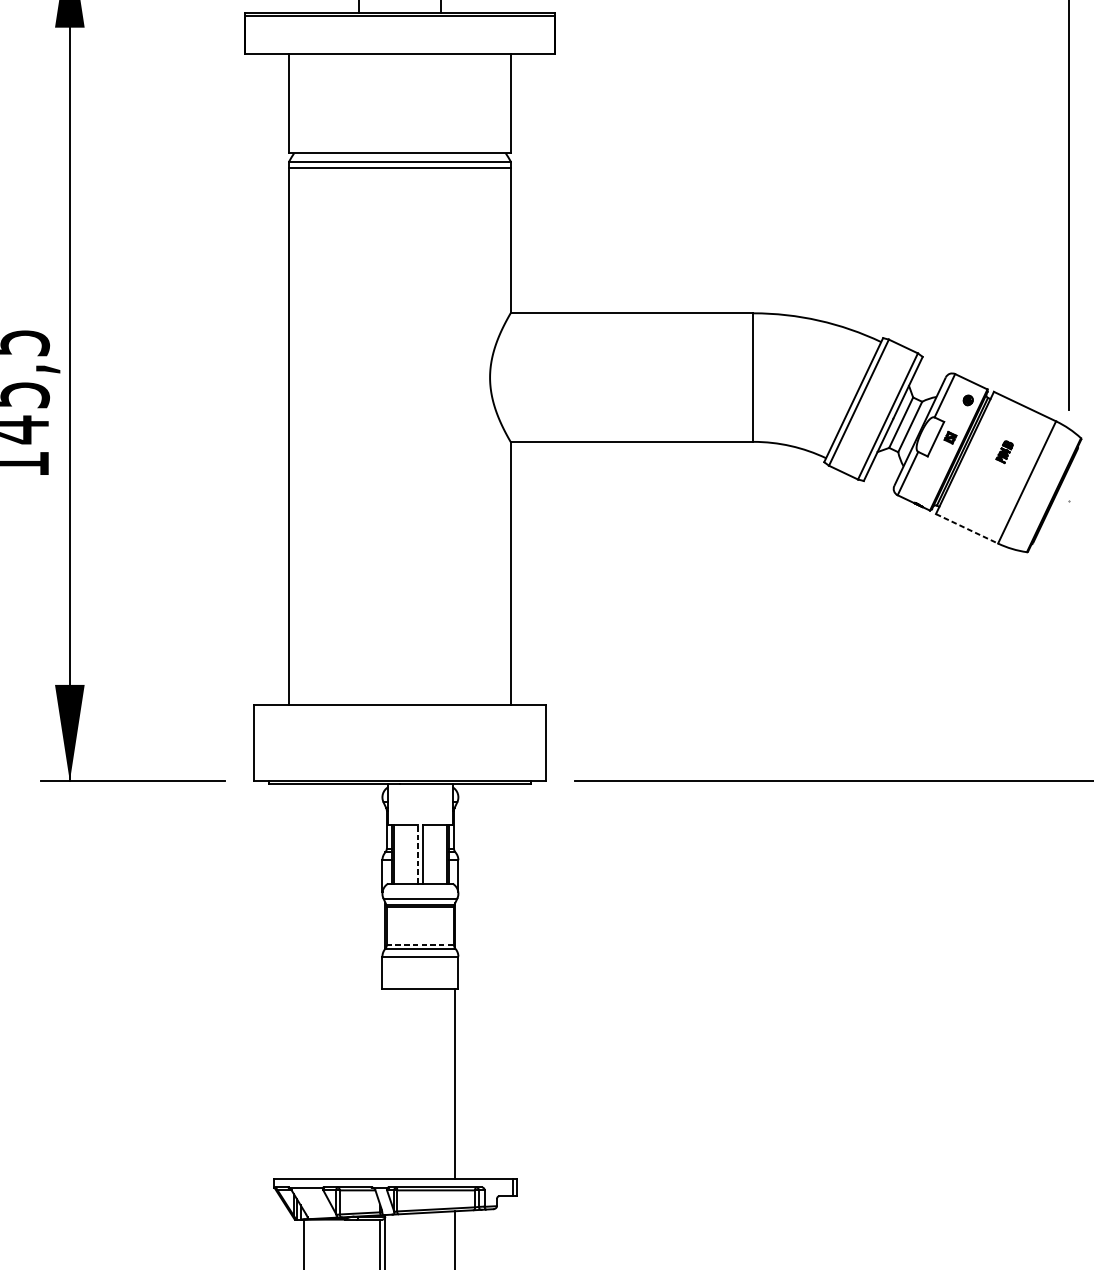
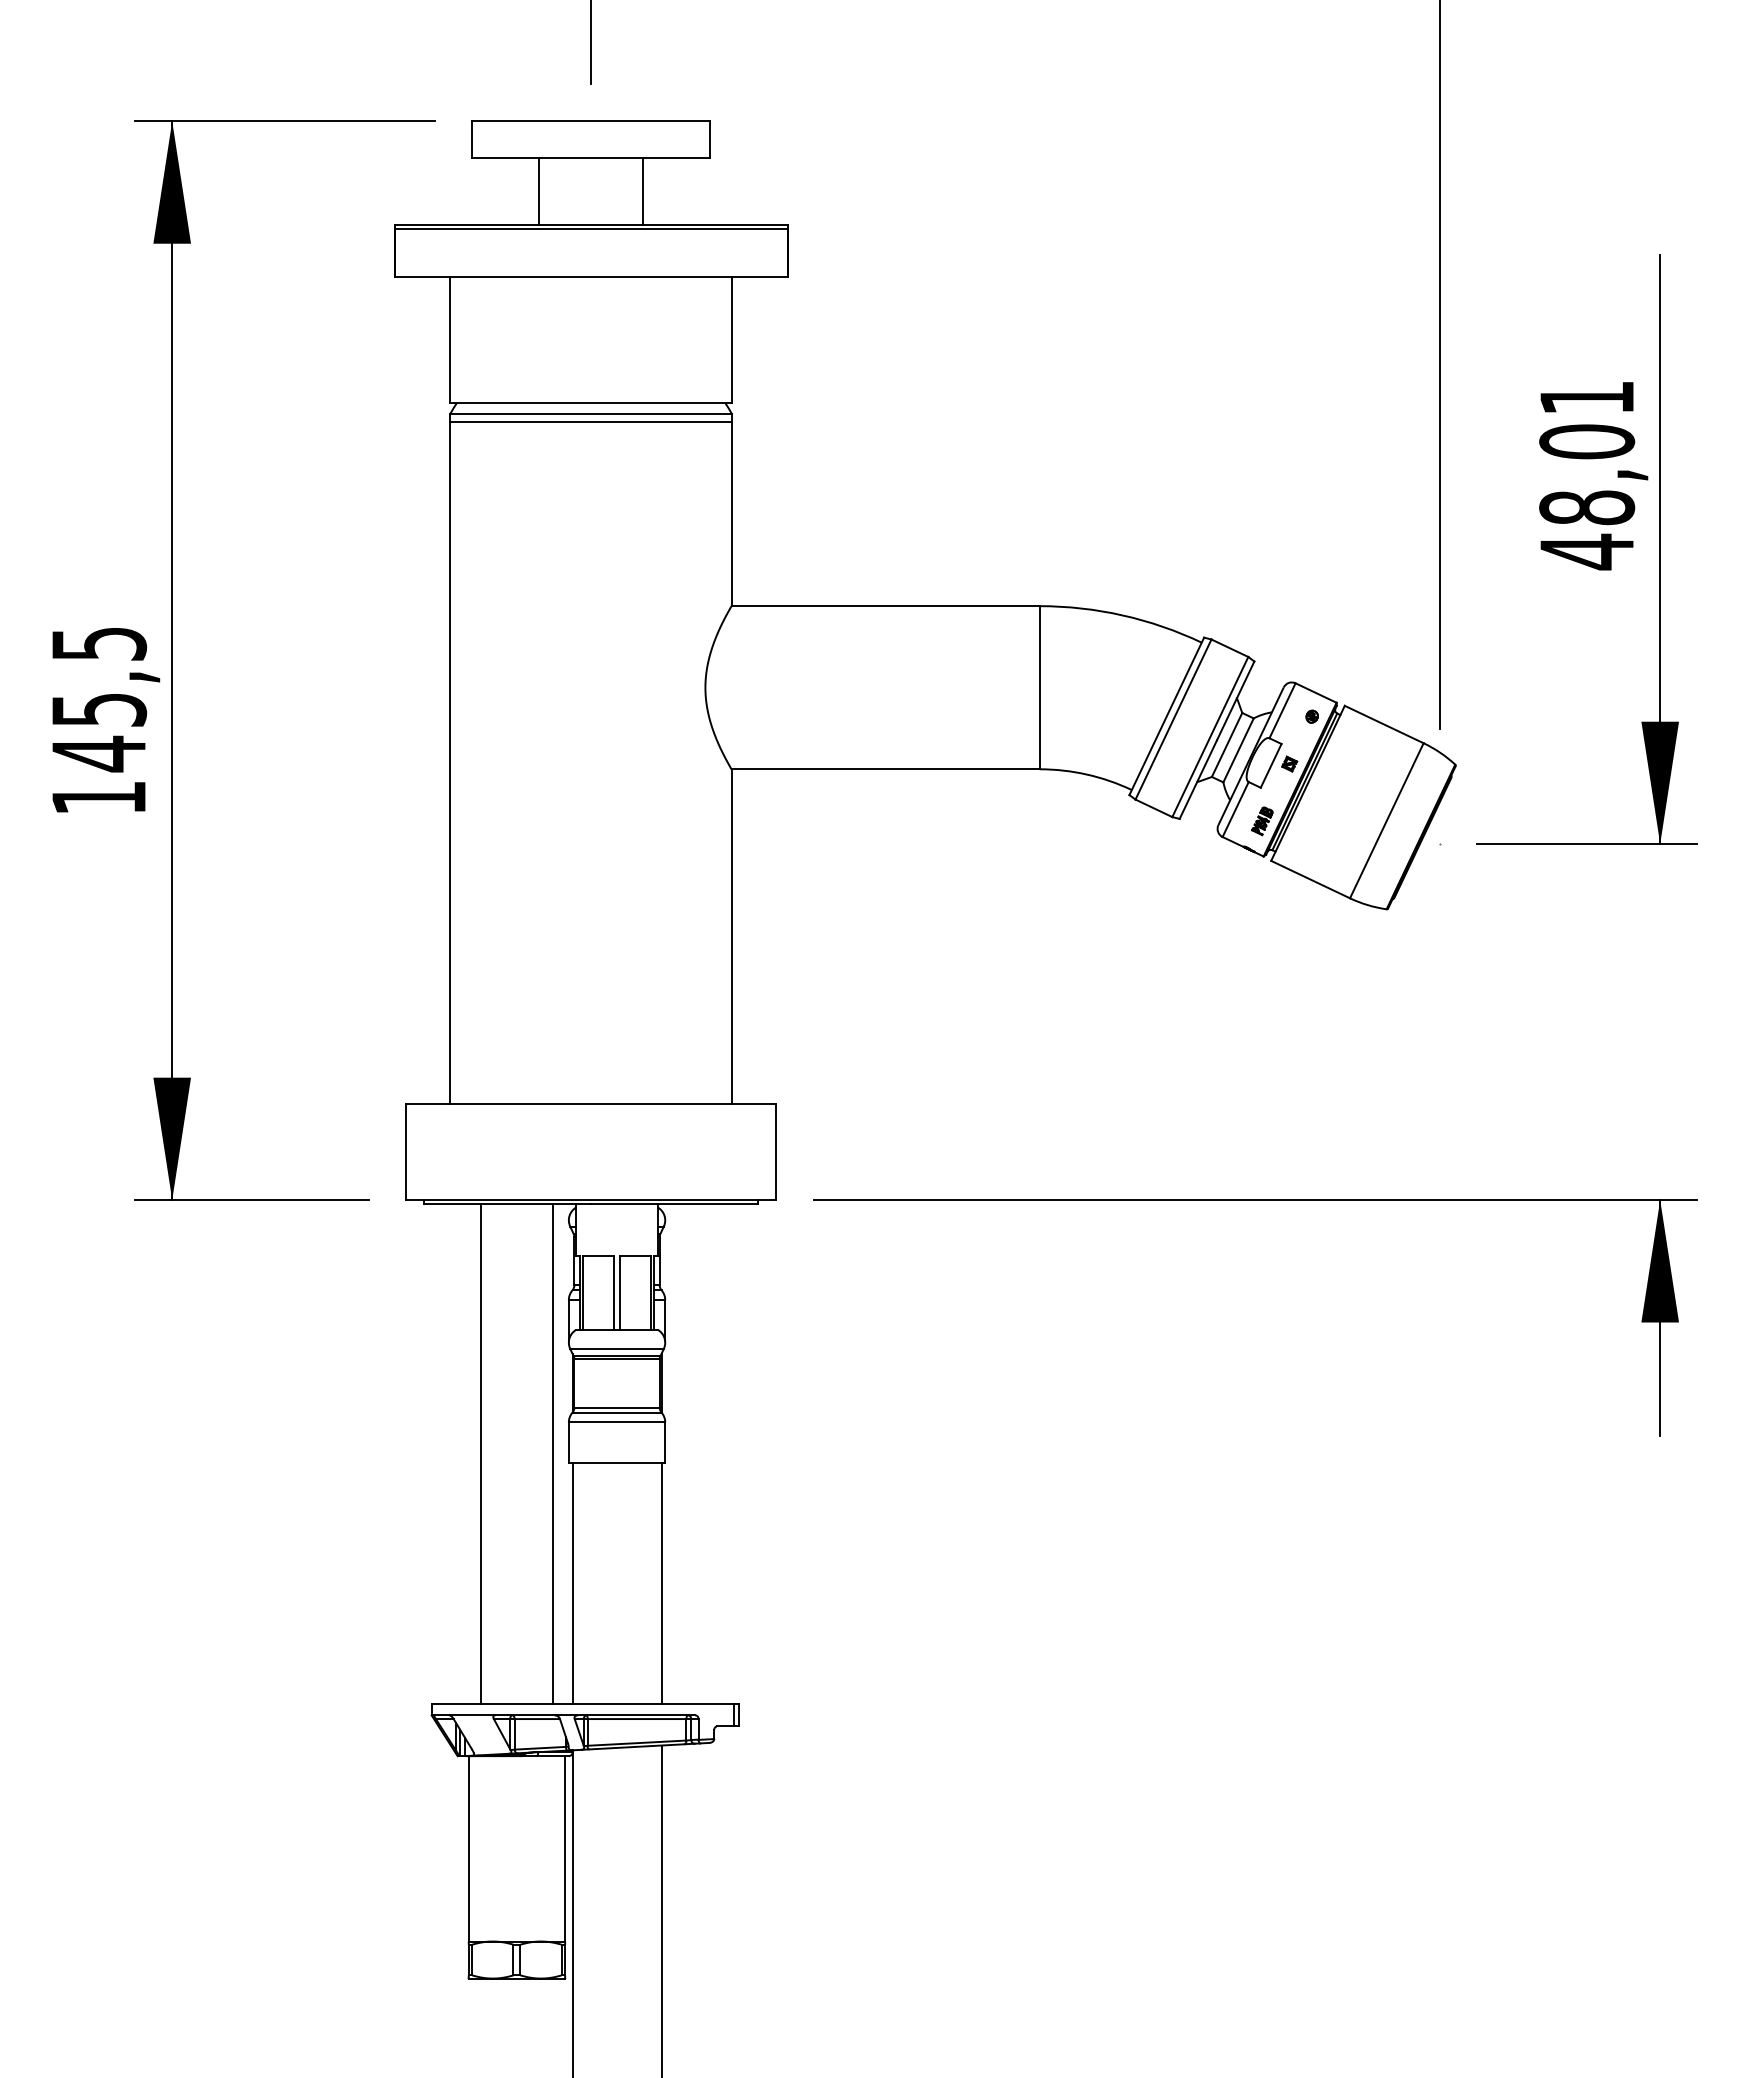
part: (1004, 452) -> (1262, 821), moved
line: (966, 528) -> (1310, 879), dashed -> solid
line: (418, 854) -> (614, 1292), dashed -> solid
line: (420, 944) -> (617, 1407), dashed -> solid
line: (312, 981) -> (480, 1453), added
line: (370, 981) -> (553, 1453), added
line: (385, 1083) -> (572, 1583), added

